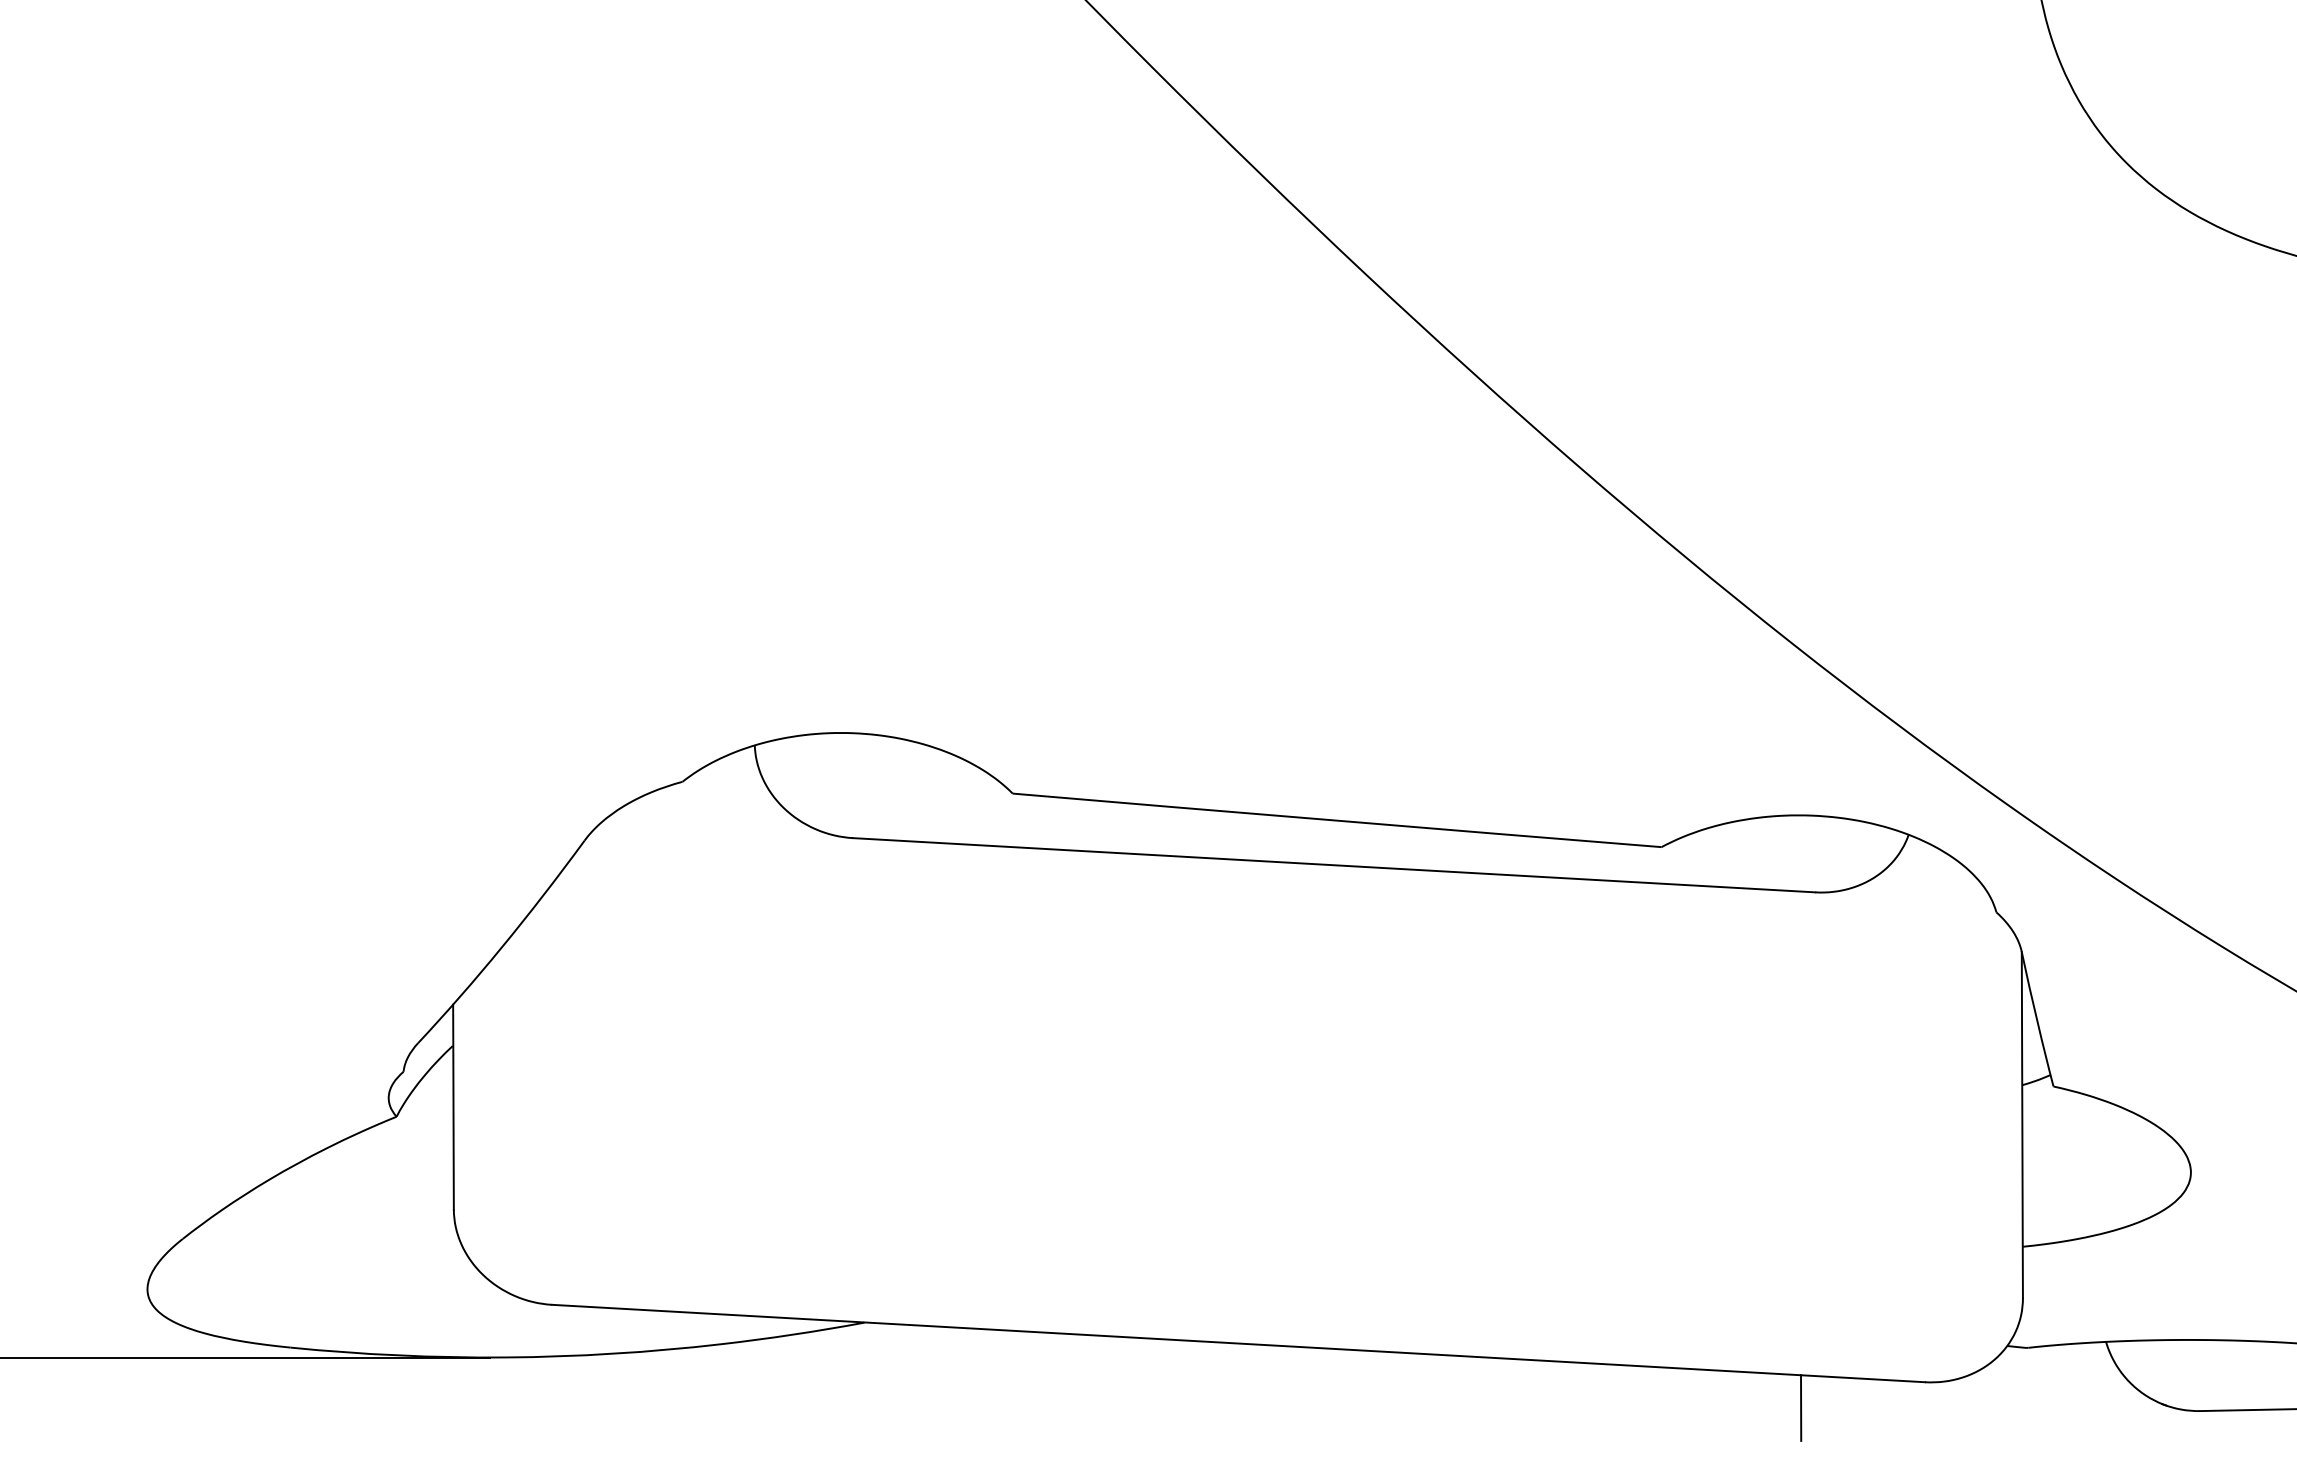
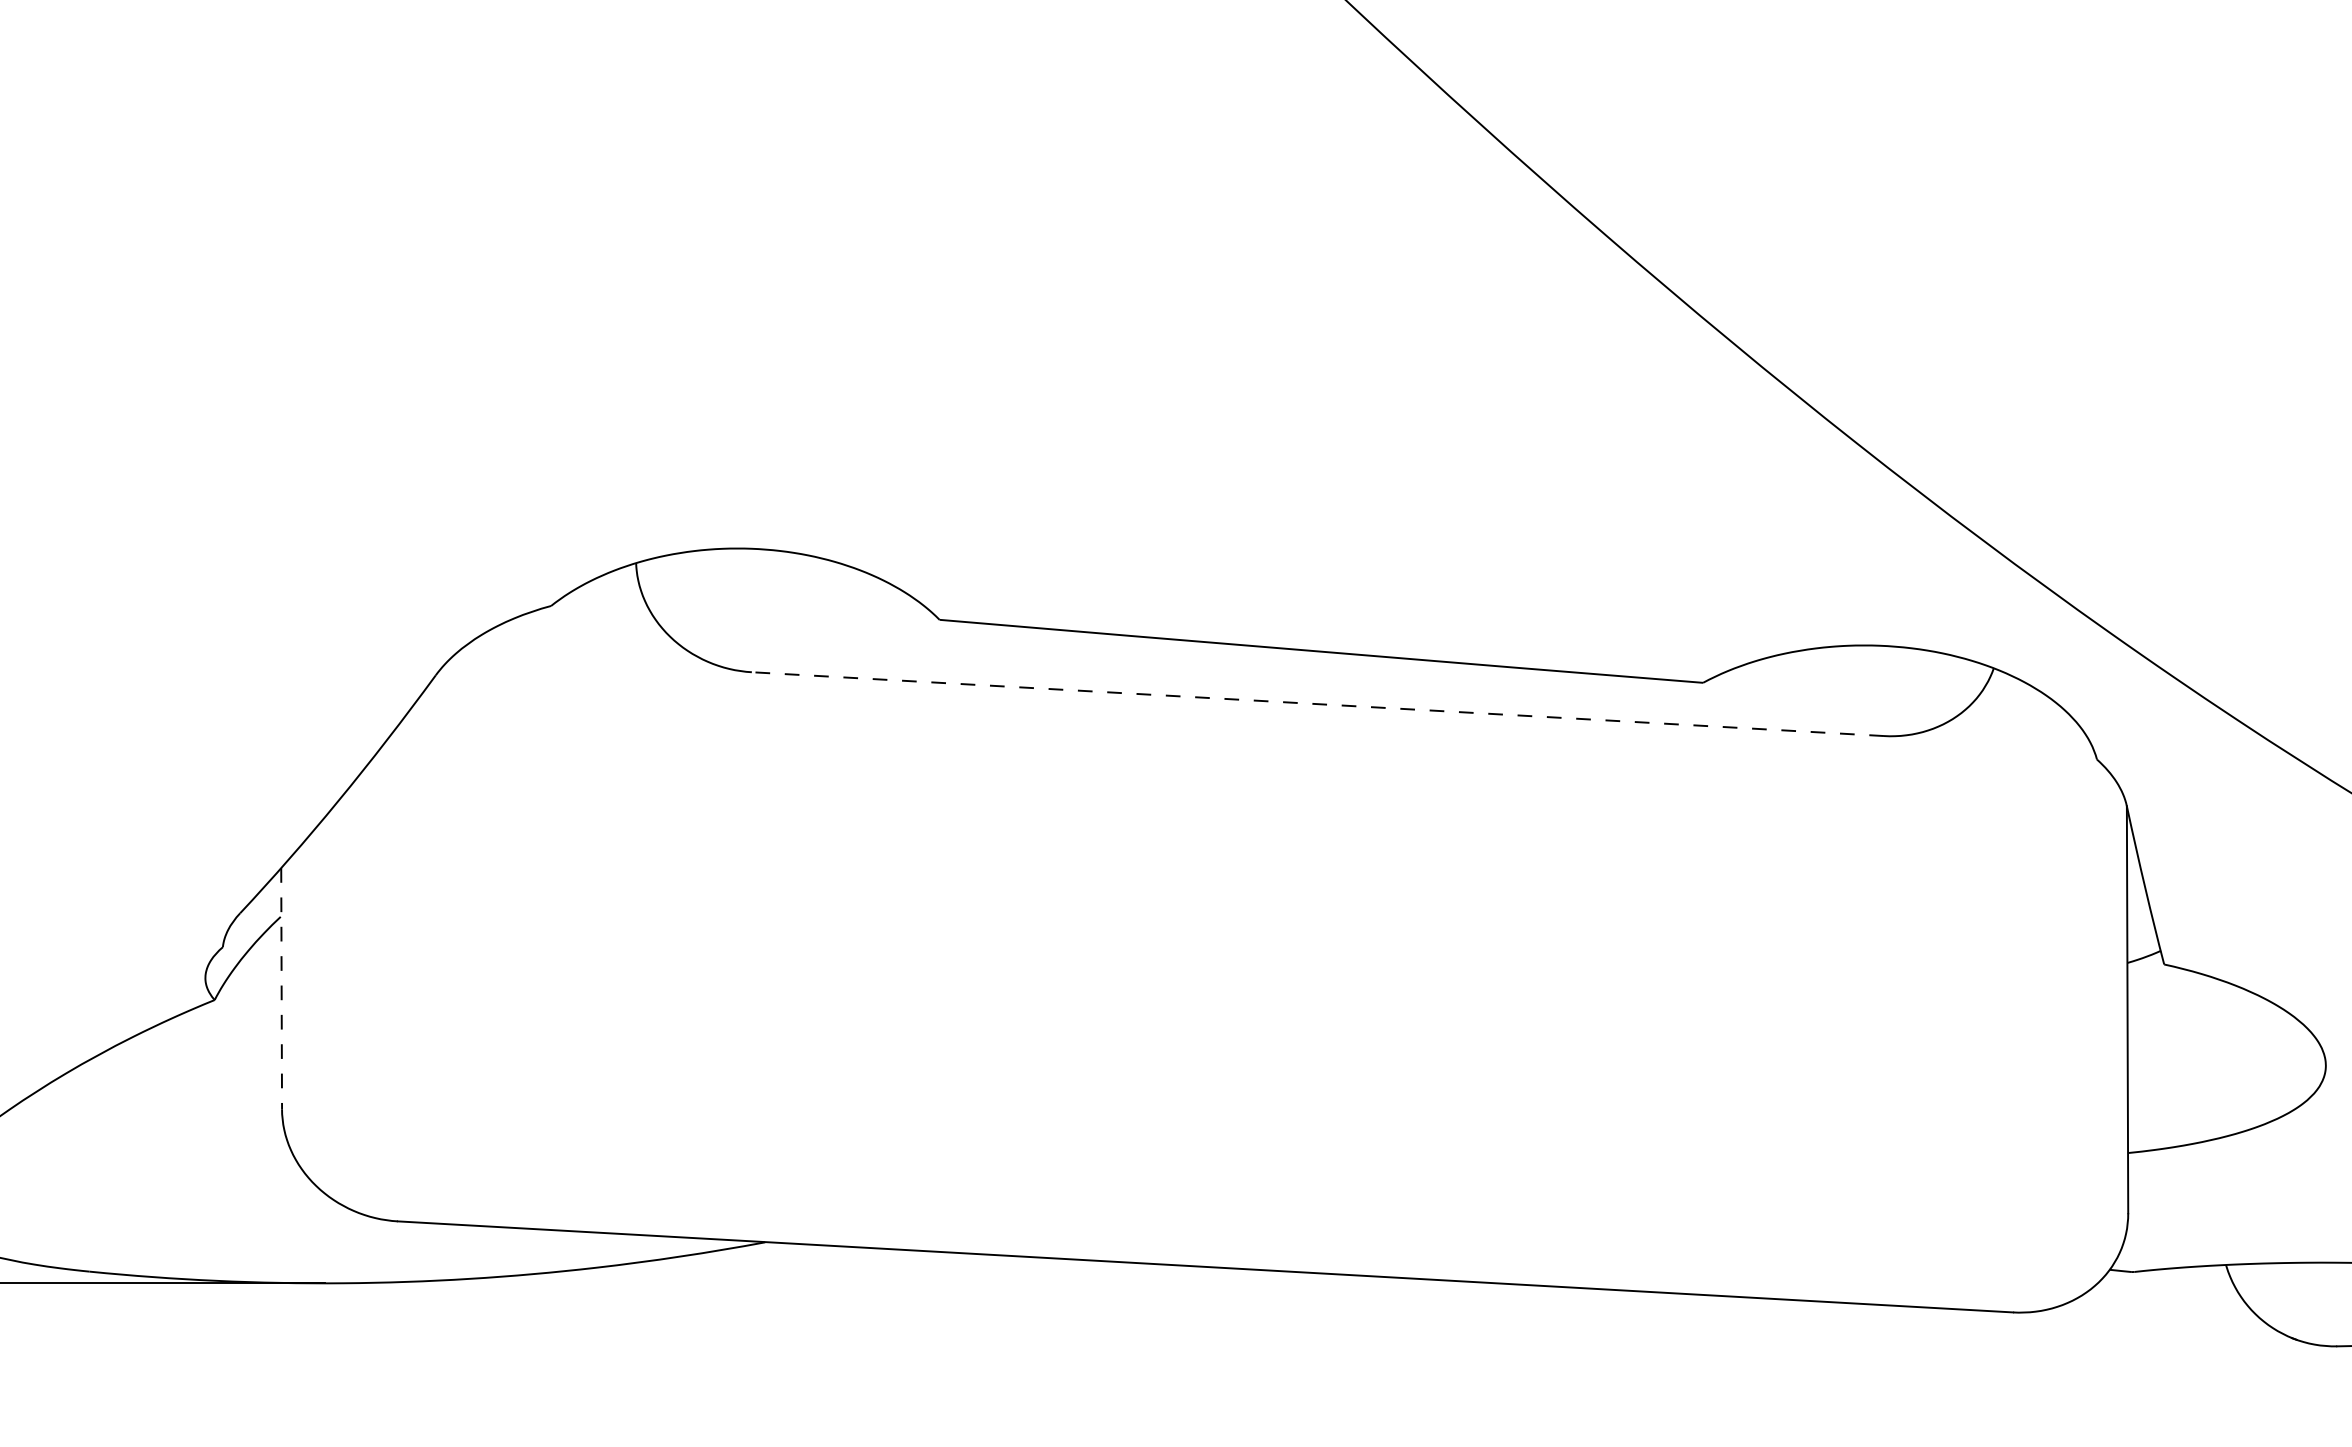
line: (1334, 865) -> (1318, 704), solid -> dashed
line: (453, 1107) -> (281, 989), solid -> dashed
line: (1801, 1407) -> (1867, 1342), removed

